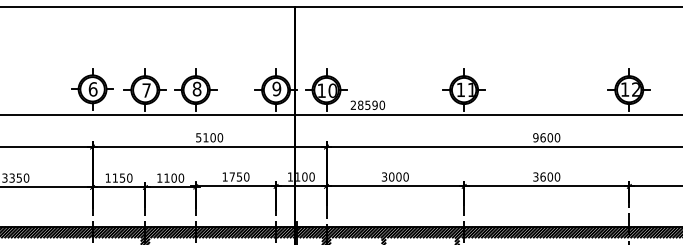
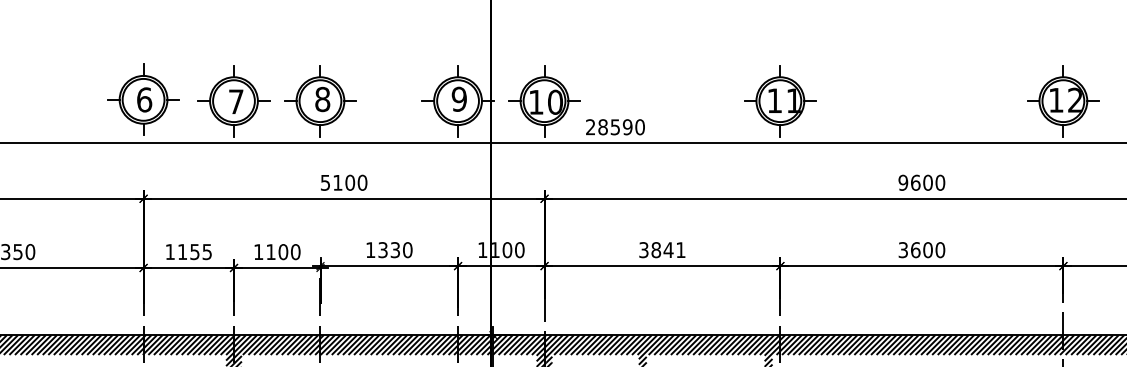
text: (235, 176) -> (388, 249), 1750 -> 1330
text: (398, 176) -> (667, 249), 3000 -> 3841
text: (129, 177) -> (206, 250), 1150 -> 1155

